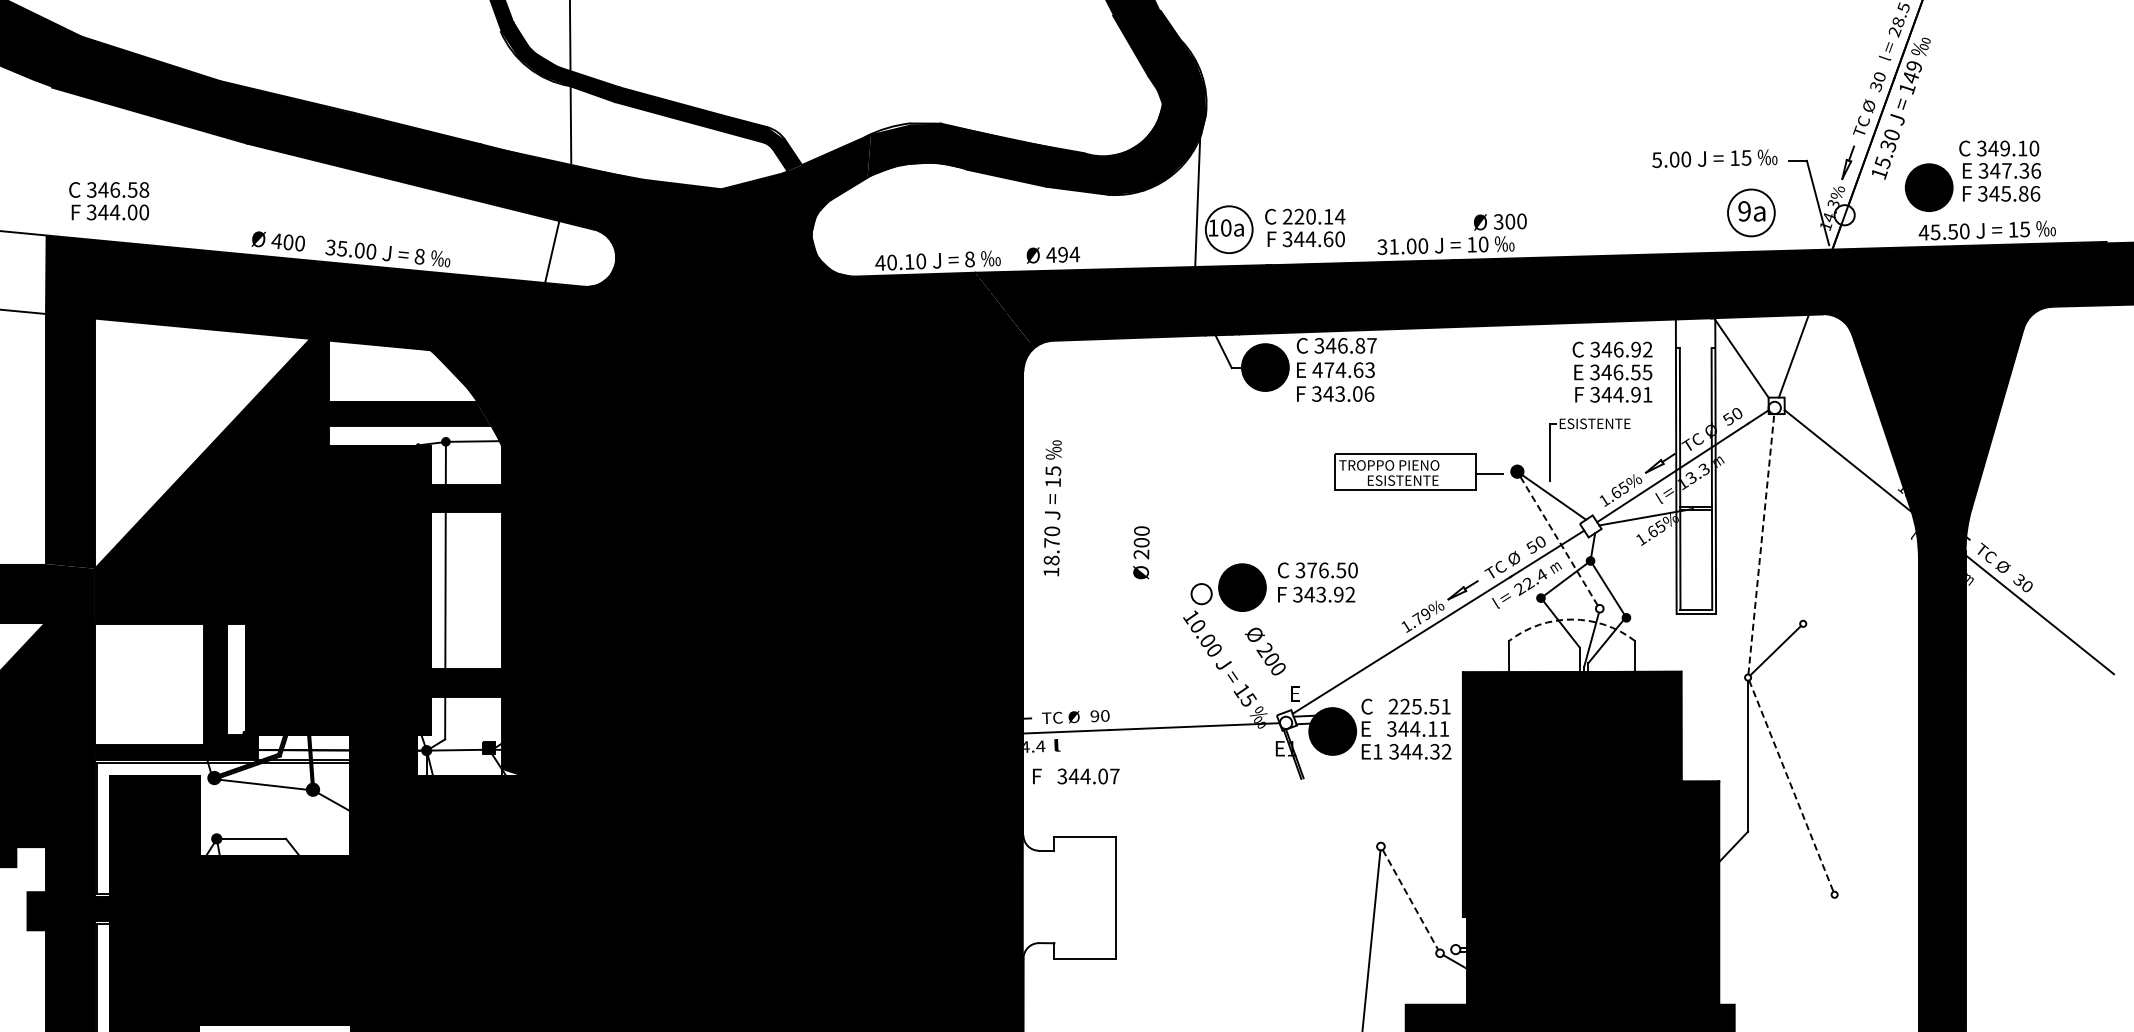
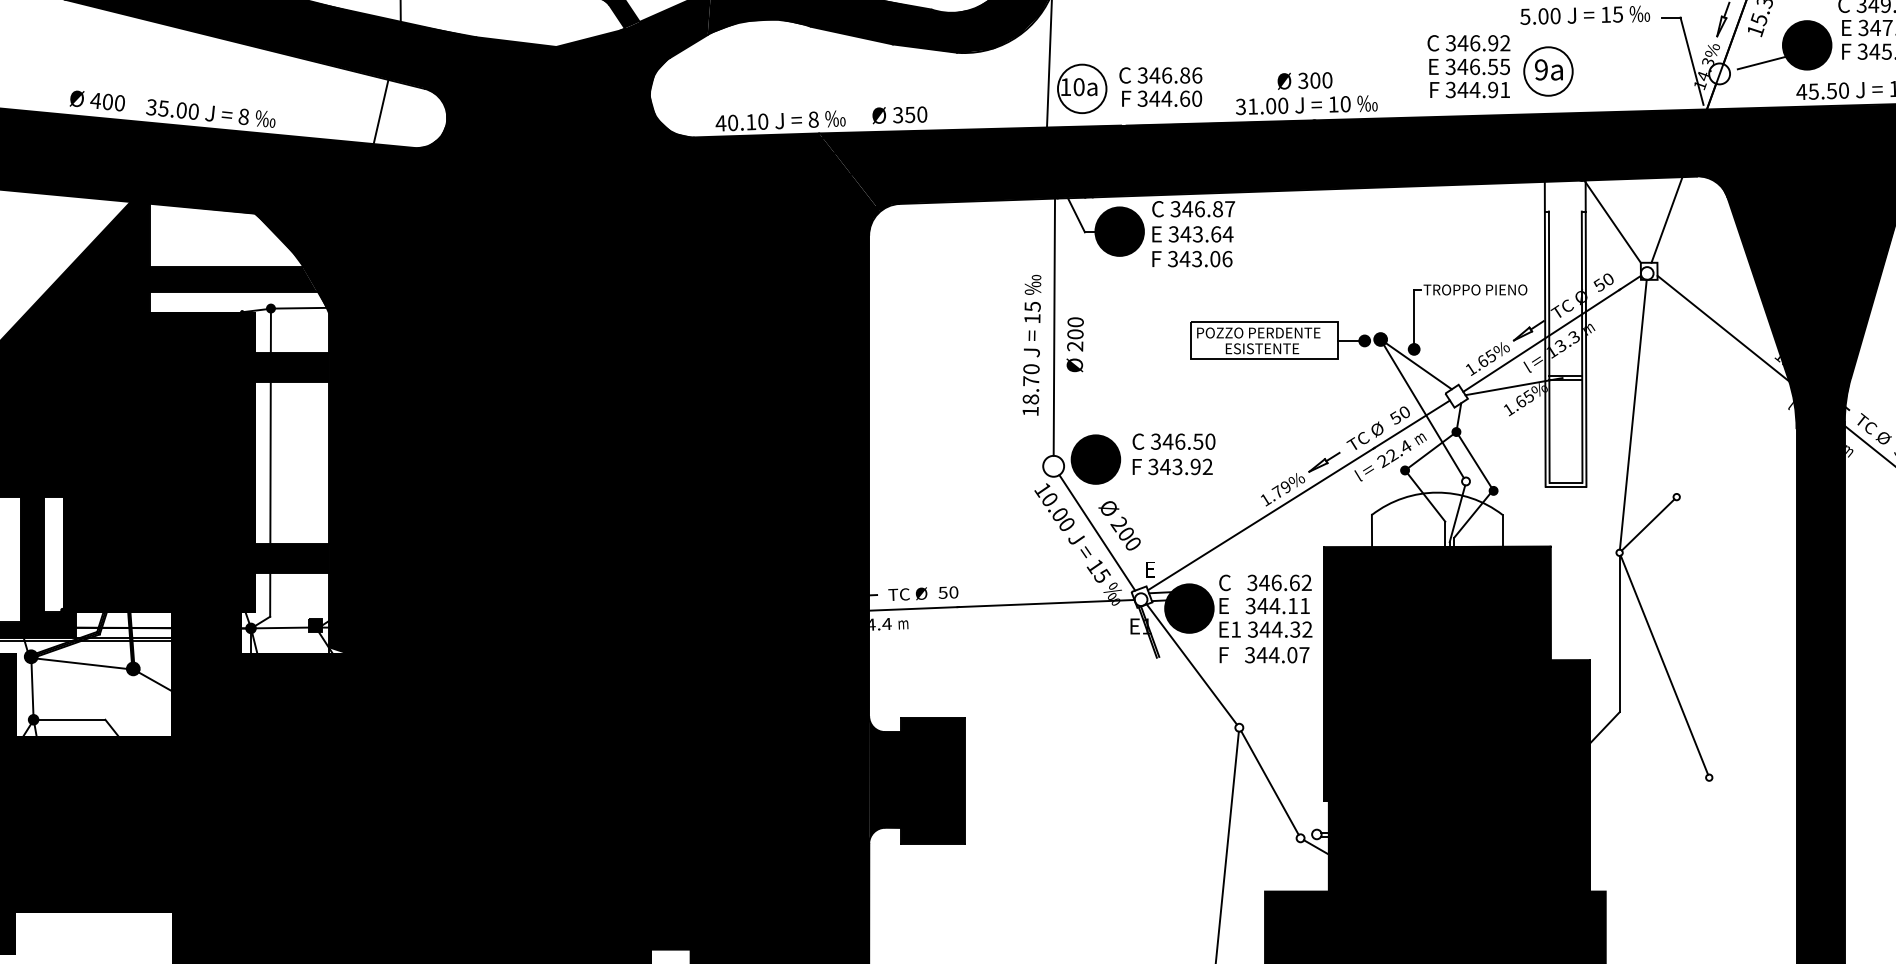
line: (1885, 204) -> (1761, 62), added
part: (1751, 212) -> (1548, 71), moved
text: (1313, 216) -> (1169, 75), 220.14 -> 346.86
text: (1500, 221) -> (1305, 80), moved
text: (1063, 254) -> (910, 114), 494 -> 350
text: (1343, 370) -> (1200, 234), 474.63 -> 343.64
text: (1612, 371) -> (1468, 65), moved
text: (1608, 423) -> (1475, 289), ESISTENTE -> TROPPO PIENO
line: (1202, 449) -> (1054, 316), added
text: (1399, 465) -> (1258, 333), TROPPO PIENO -> POZZO PERDENTE
fill: (1501, 472) -> (1364, 340), added
fill: (1549, 481) -> (1413, 349), added
text: (1052, 508) -> (1031, 345), moved
line: (1558, 540) -> (1423, 410), dashed -> solid
line: (1761, 544) -> (1633, 414), dashed -> solid
text: (1141, 552) -> (1075, 344), moved
text: (1311, 570) -> (1167, 441), 376.50 -> 346.50
arc: (1572, 619) -> (1437, 492), dashed -> solid
line: (1243, 658) -> (1097, 532), added
text: (1419, 706) -> (1279, 582), 225.51 -> 346.62
text: (1094, 715) -> (942, 592), 90 -> 50
text: (1056, 745) -> (903, 623), l -> m
text: (1076, 776) -> (1264, 655), moved
line: (1334, 785) -> (1191, 664), added
line: (1791, 786) -> (1664, 665), dashed -> solid
line: (215, 809) -> (32, 689), added
fill: (1069, 896) -> (916, 779), added
line: (1410, 900) -> (1269, 783), dashed -> solid

